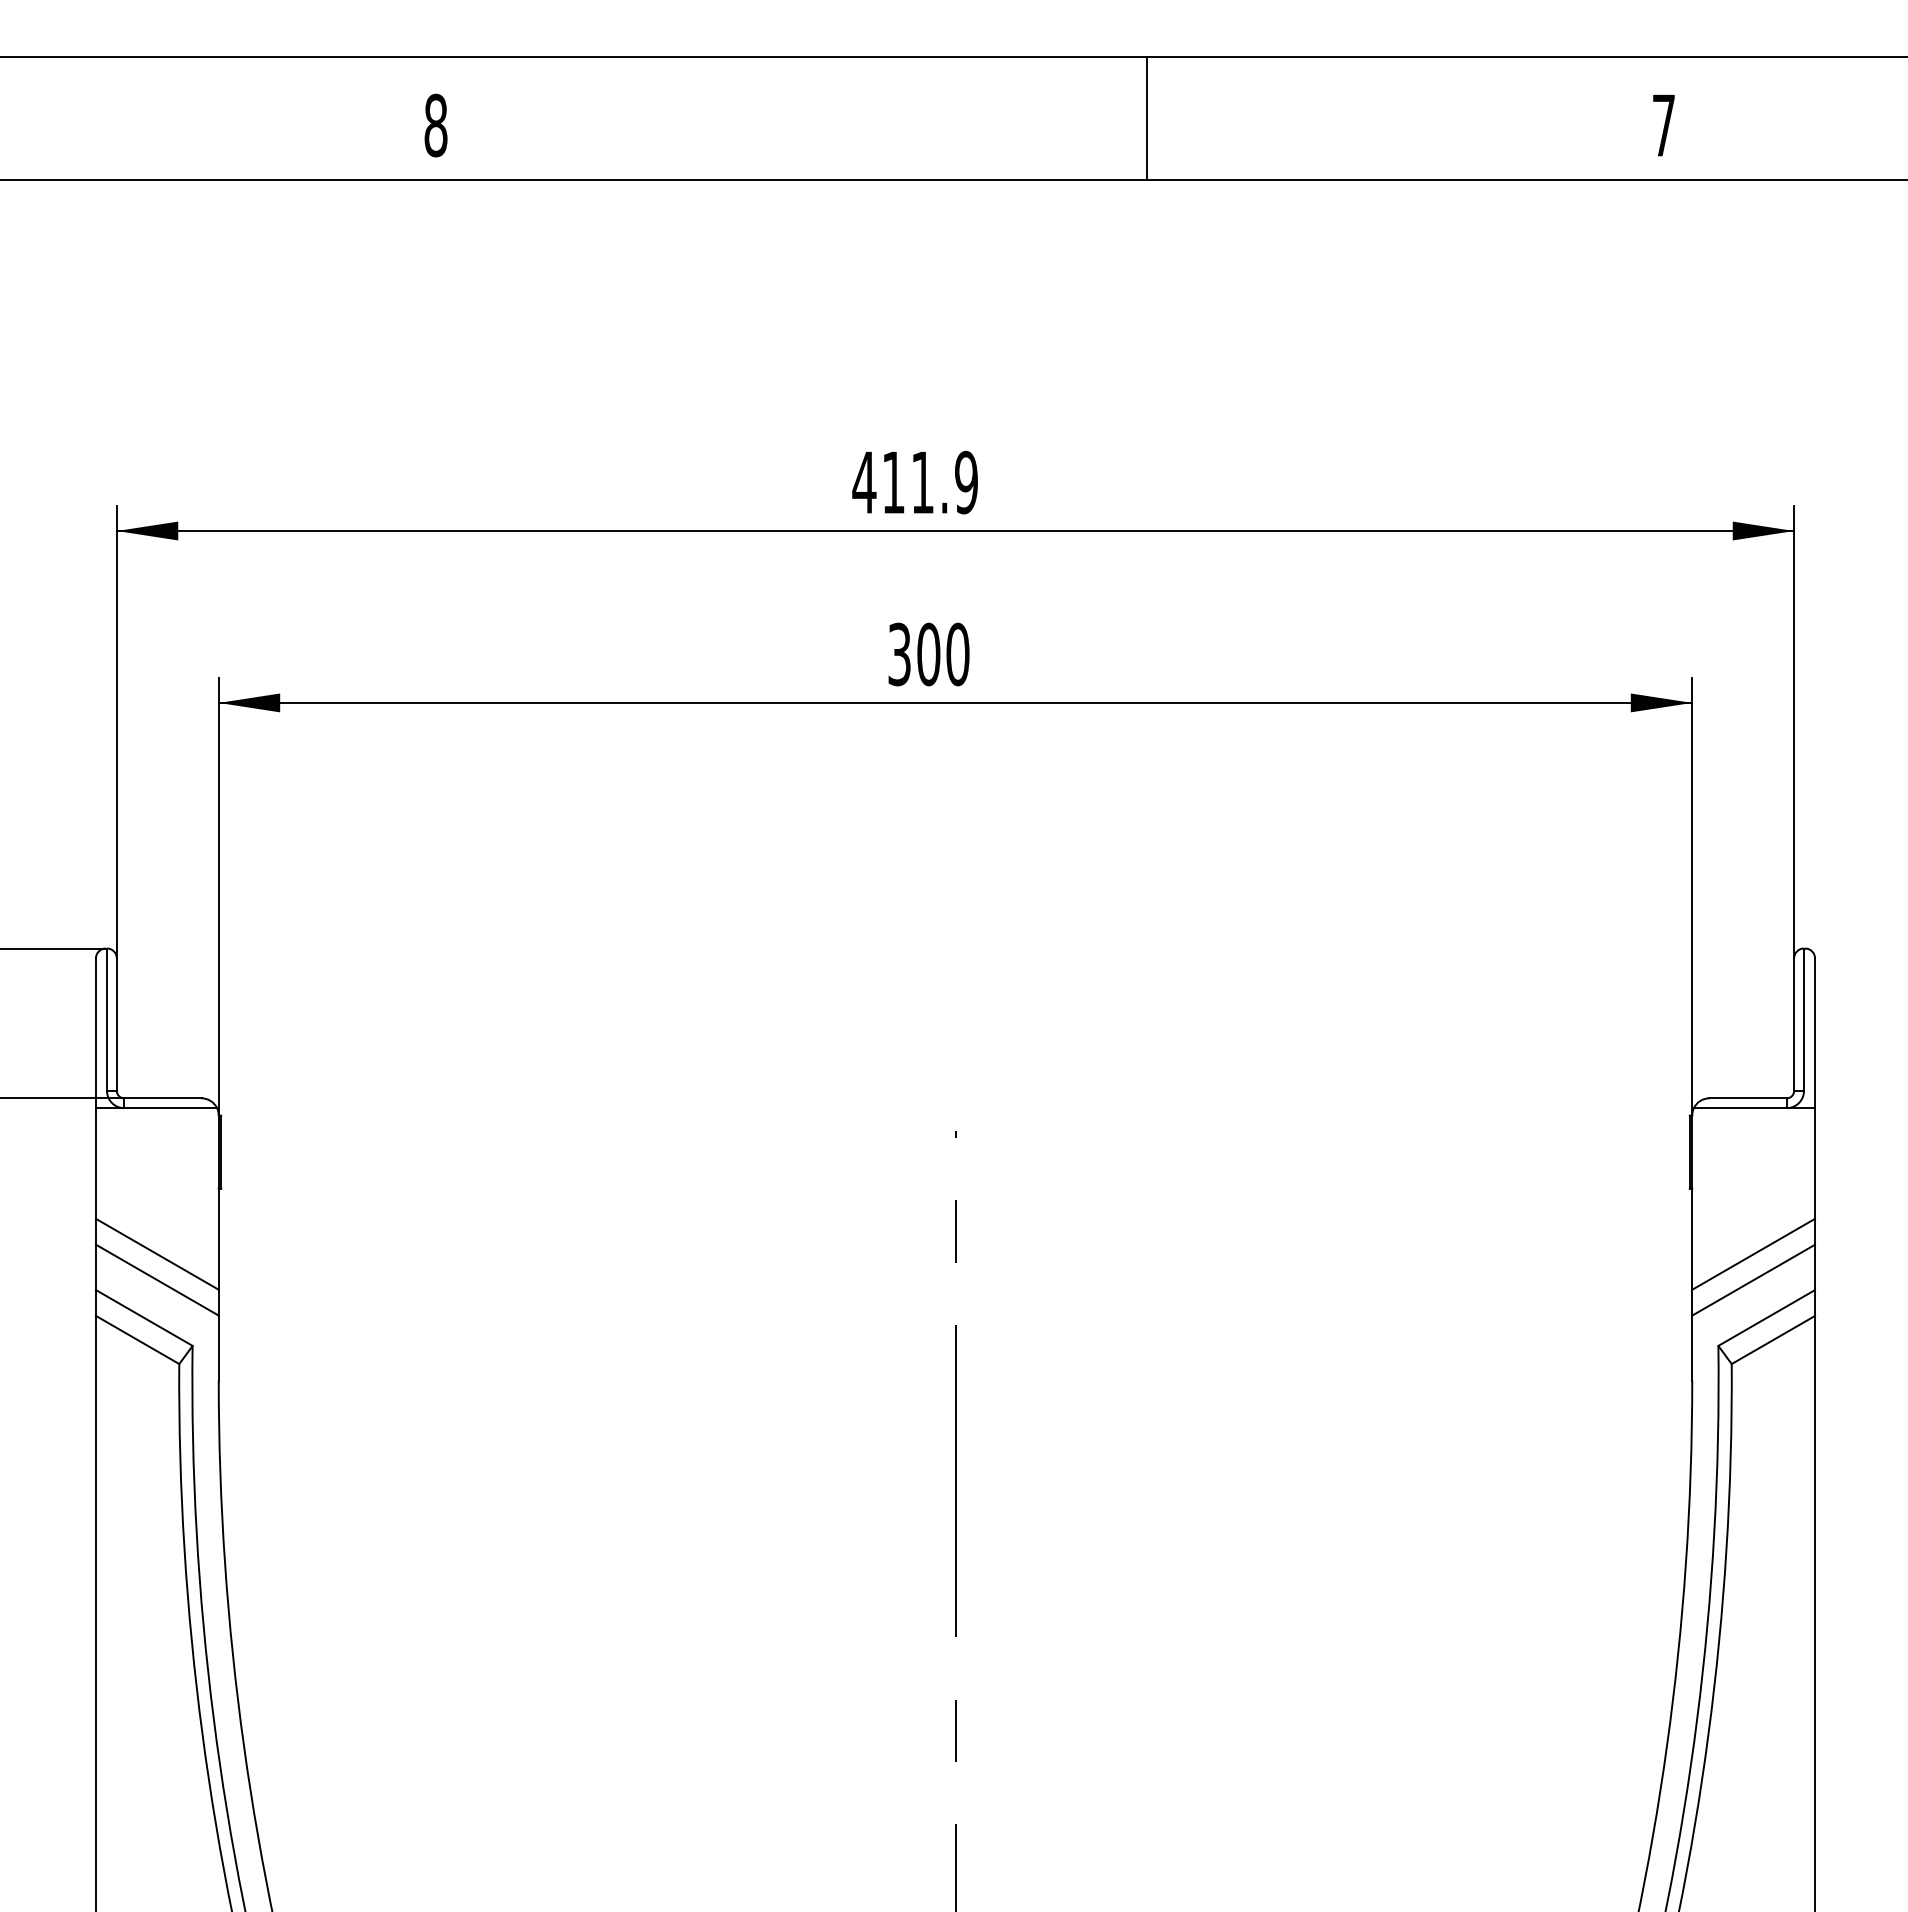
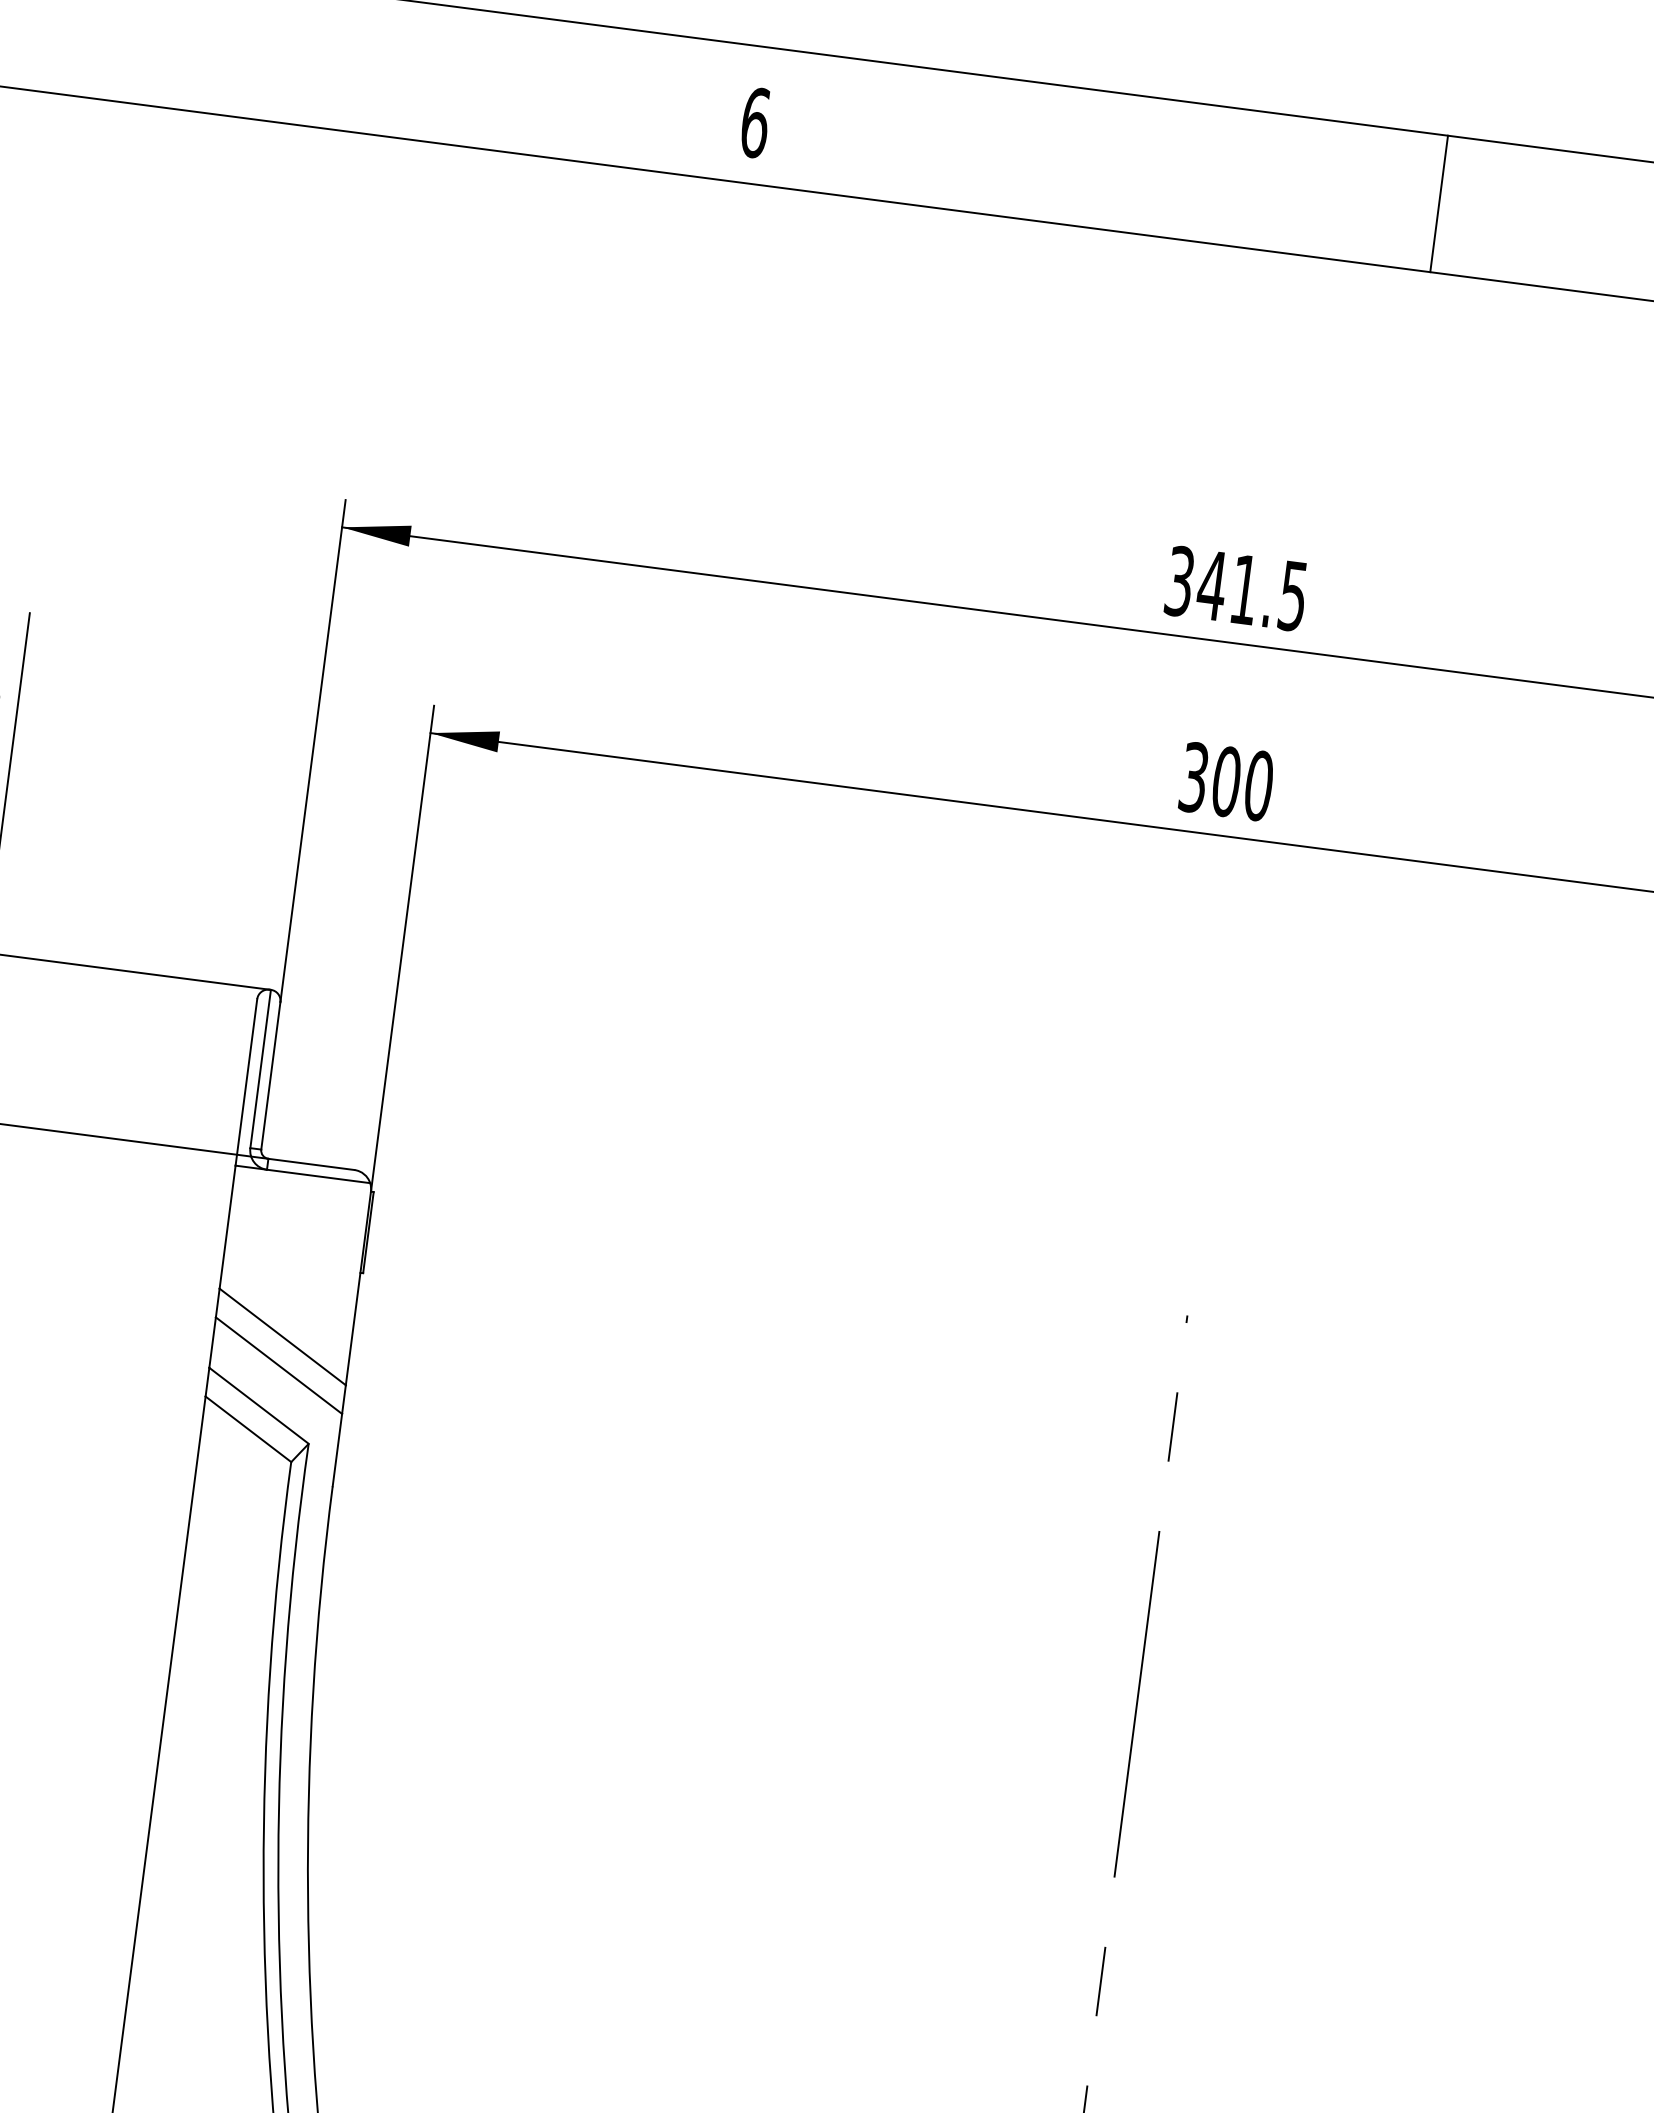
line: (1146, 118) -> (1439, 203), moved
text: (435, 125) -> (754, 122), 8 -> 6
text: (914, 482) -> (1235, 588), 411.9 -> 341.5

